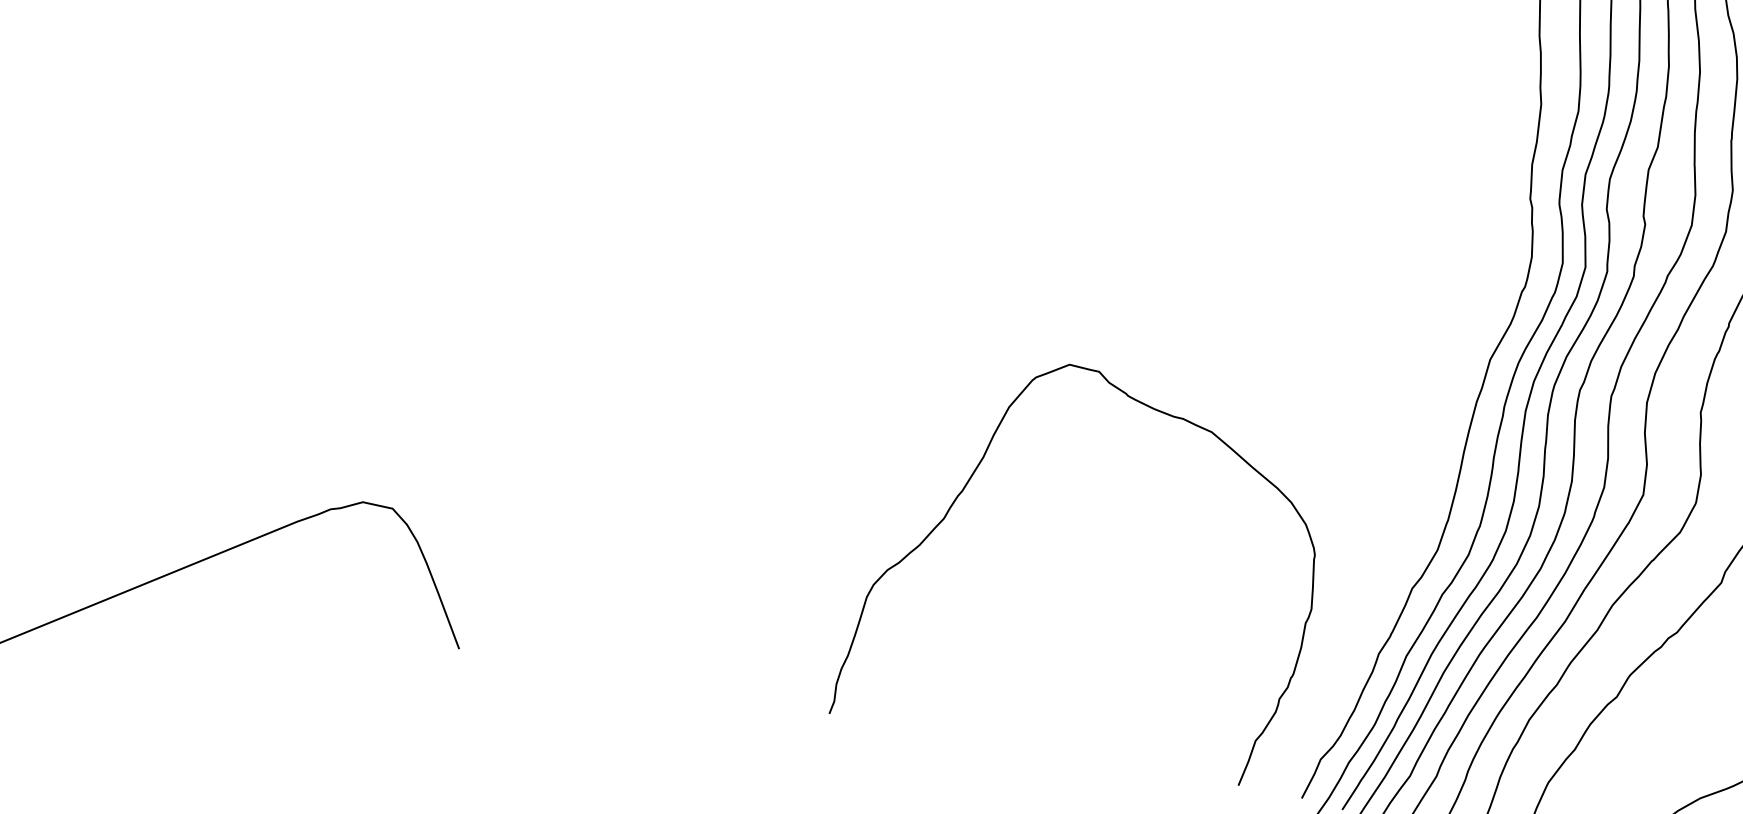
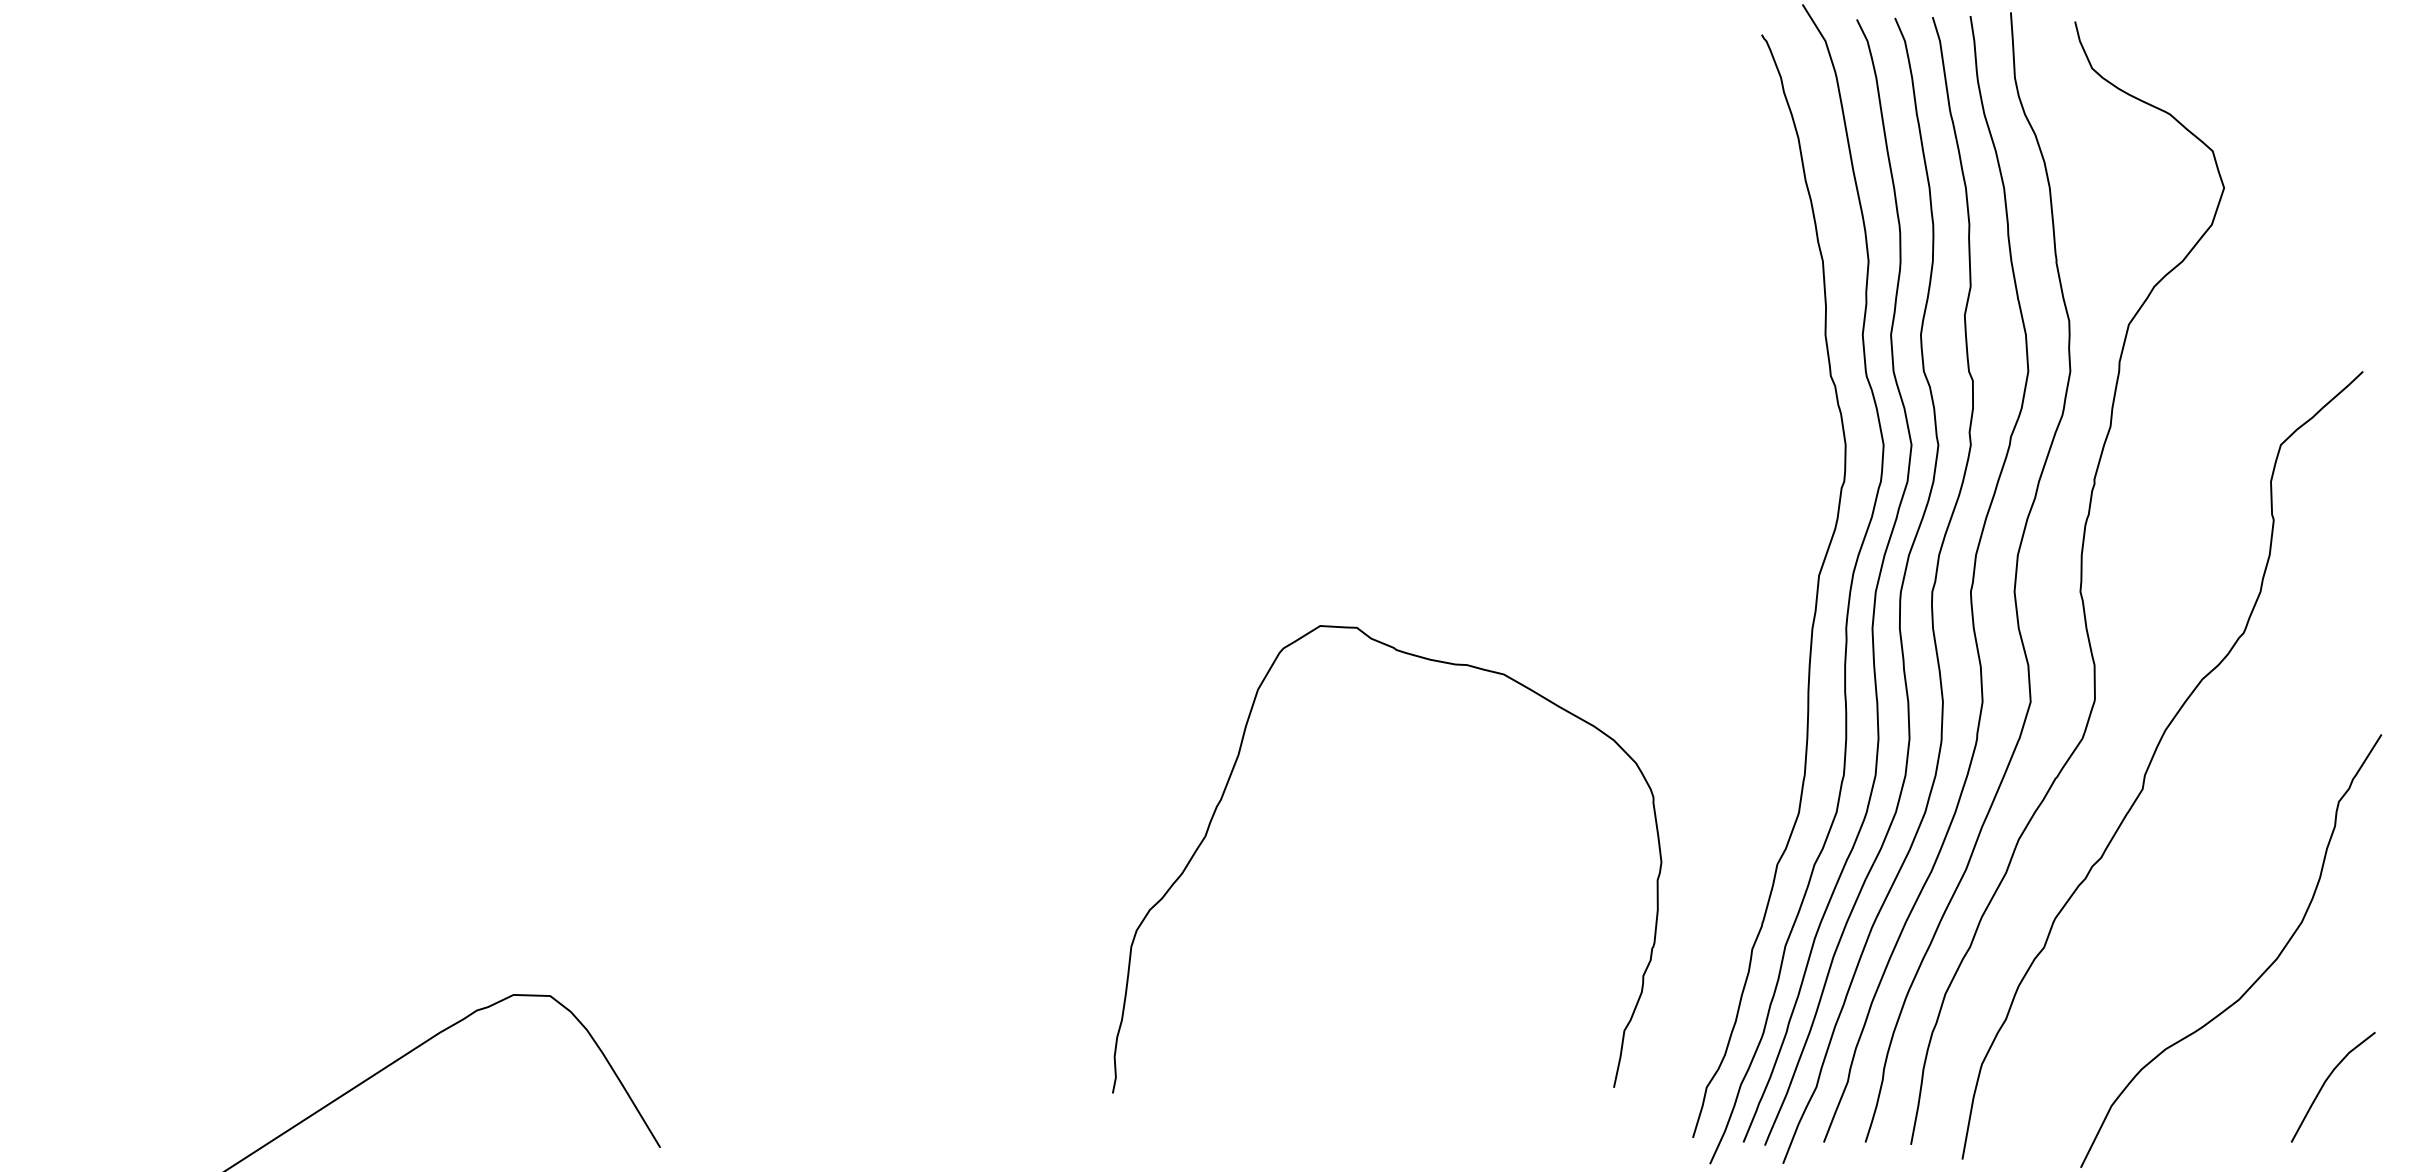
curve: (964, 488) -> (1223, 796), moved

